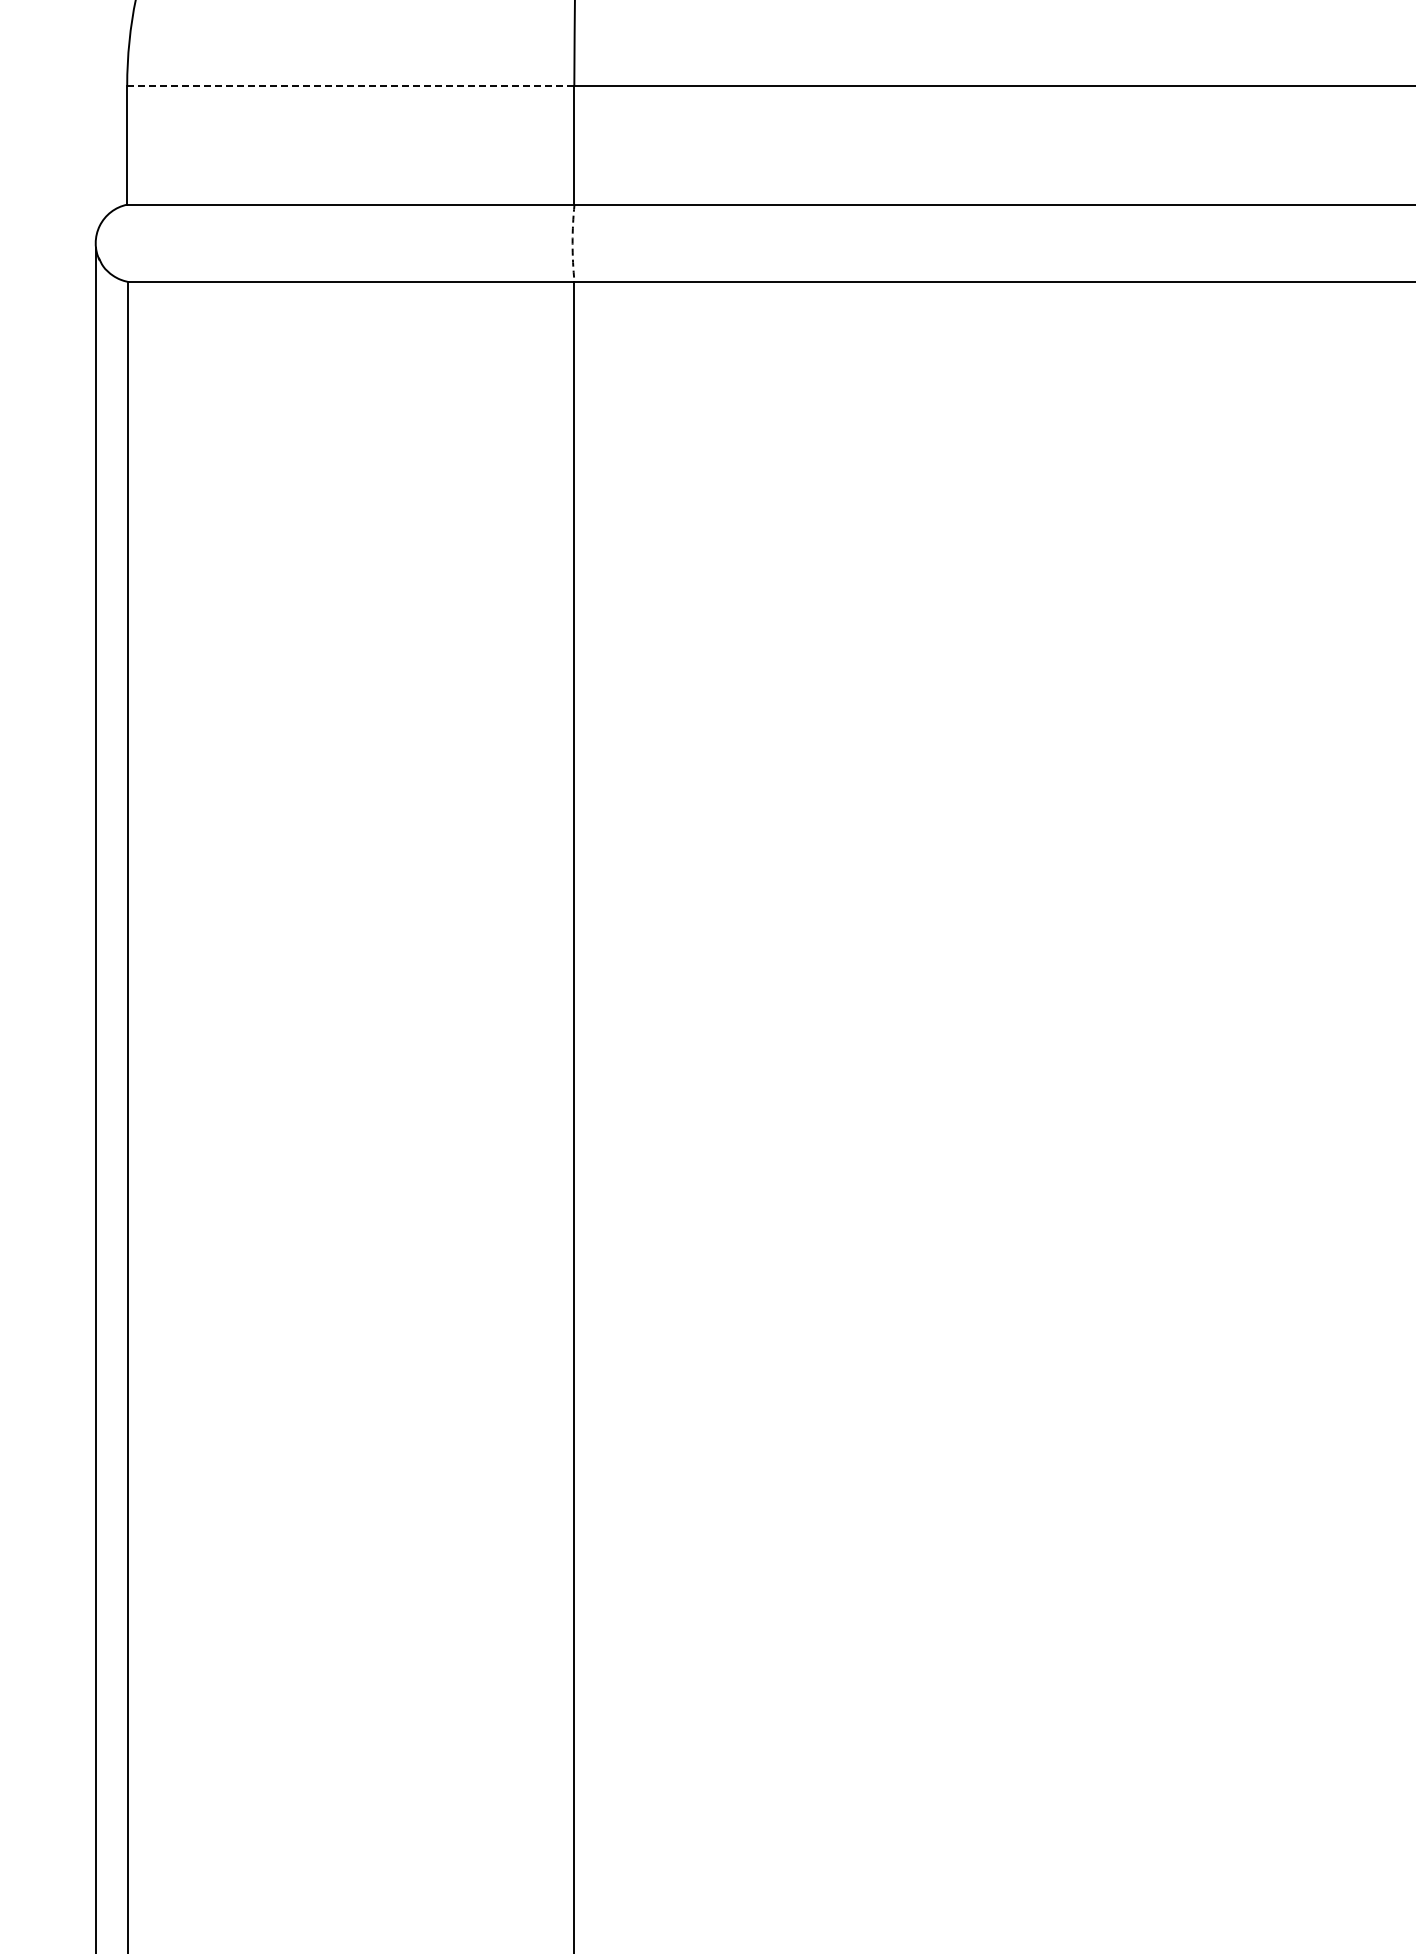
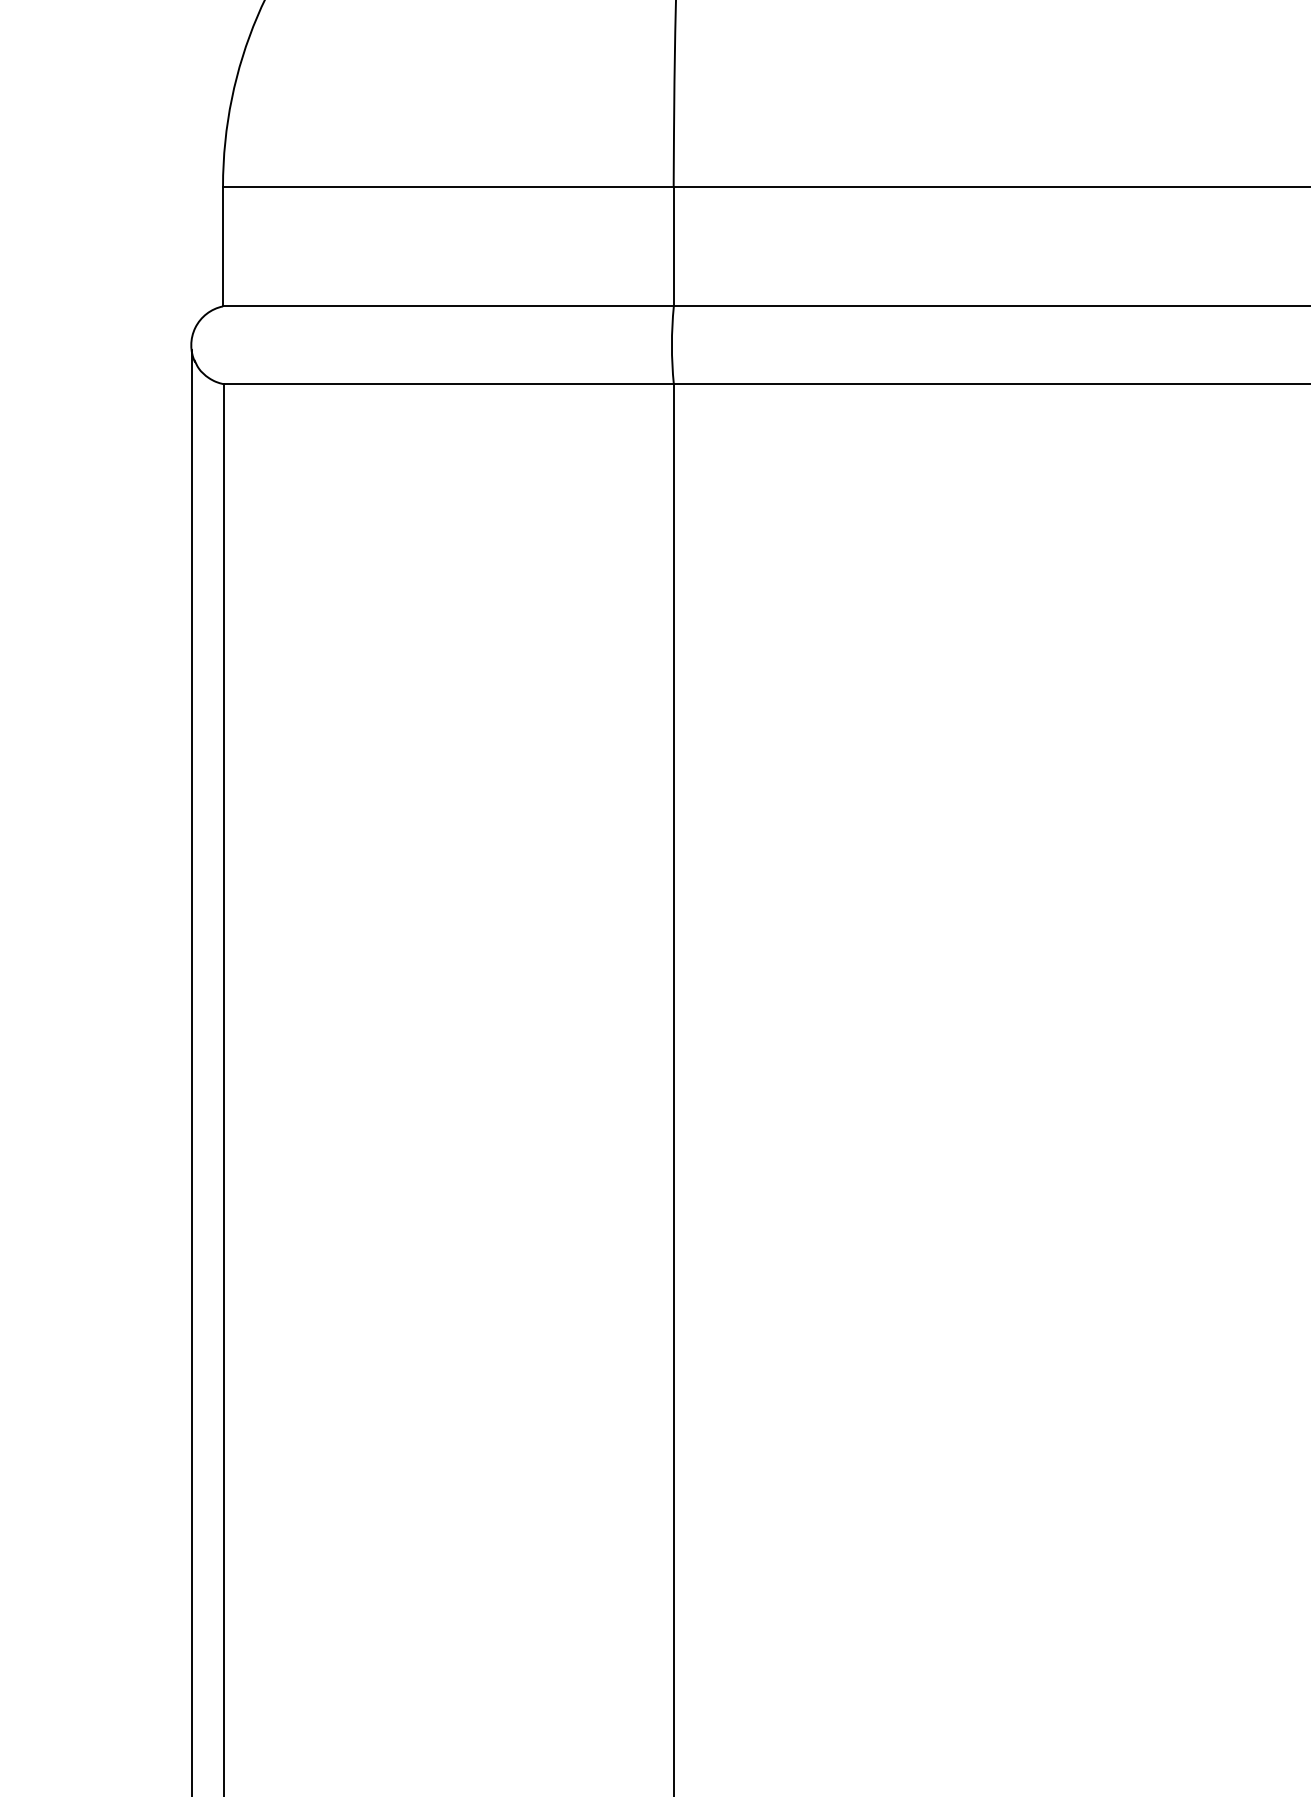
line: (350, 85) -> (448, 186), dashed -> solid
arc: (572, 243) -> (671, 345), dashed -> solid

